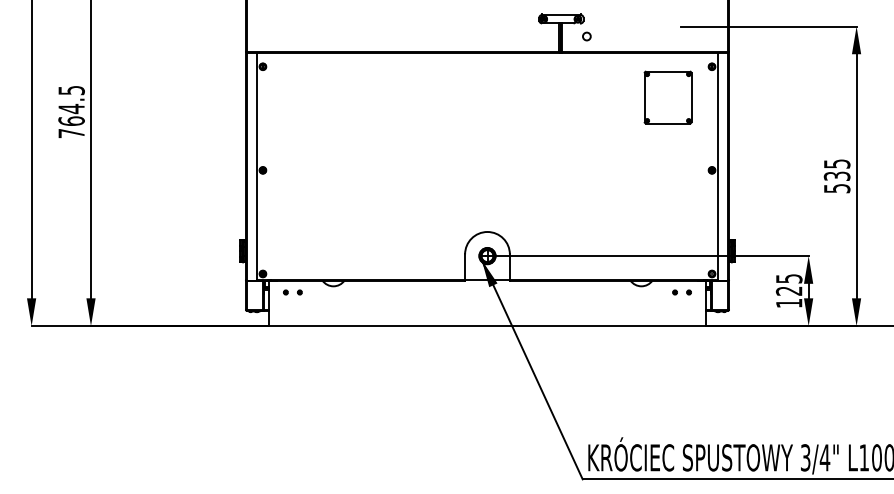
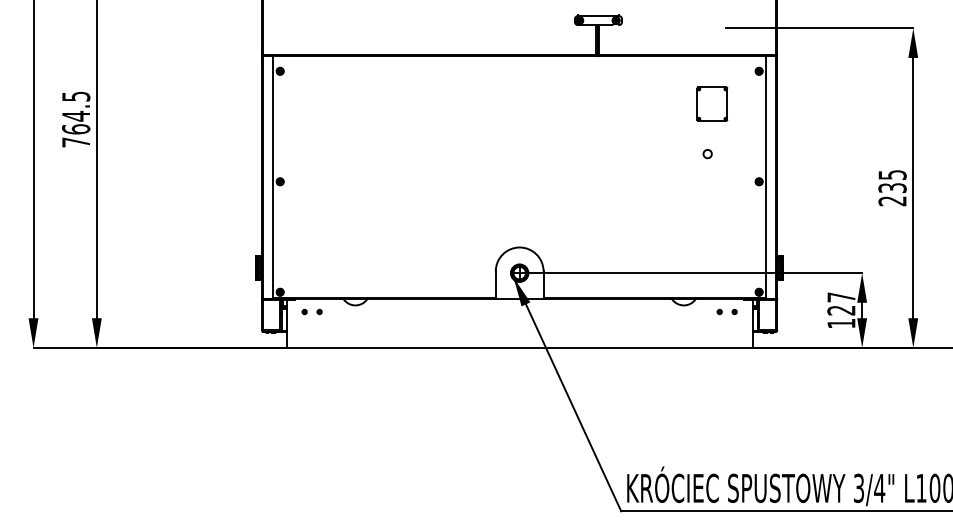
circle: (586, 36) -> (707, 154), moved
part: (668, 96) -> (712, 103), size x0.6
text: (837, 188) -> (892, 201), 535 -> 235
text: (789, 278) -> (841, 297), 125 -> 127

